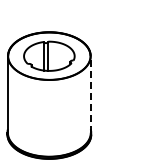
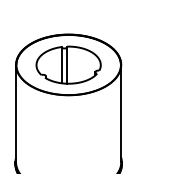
line: (90, 93) -> (120, 112), dashed -> solid

